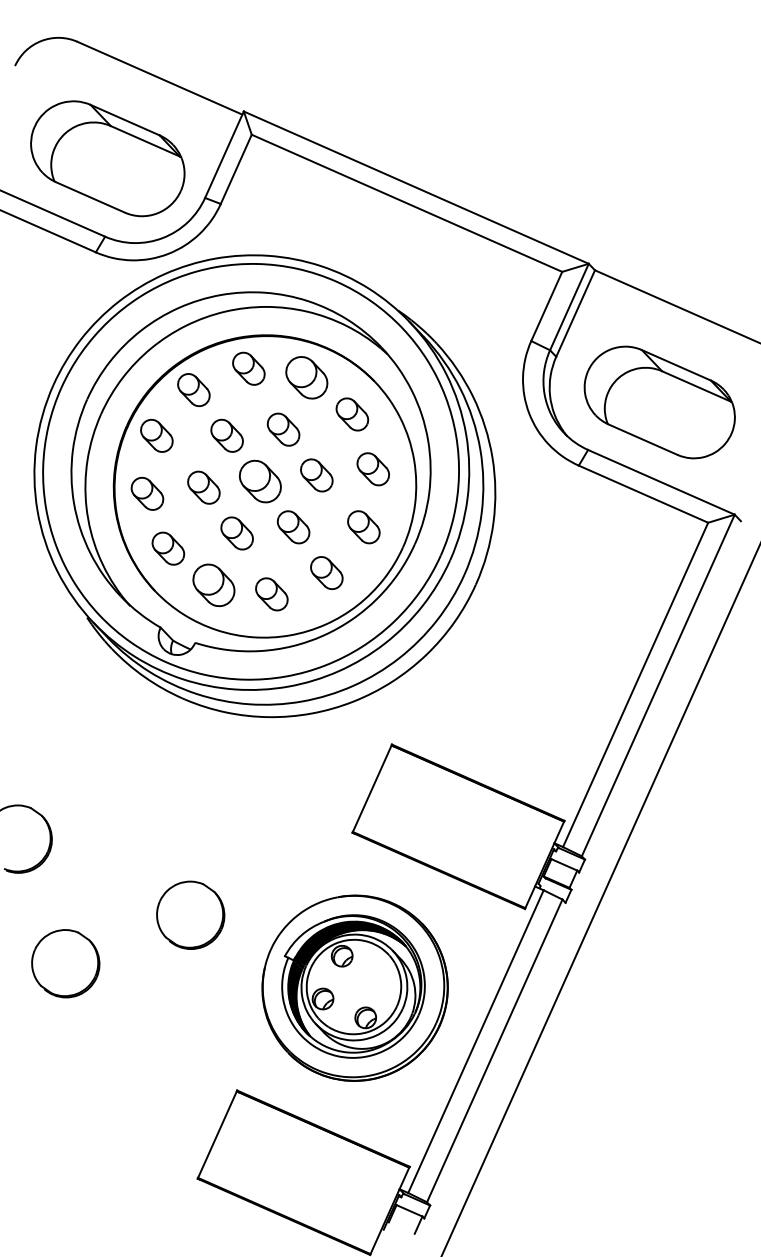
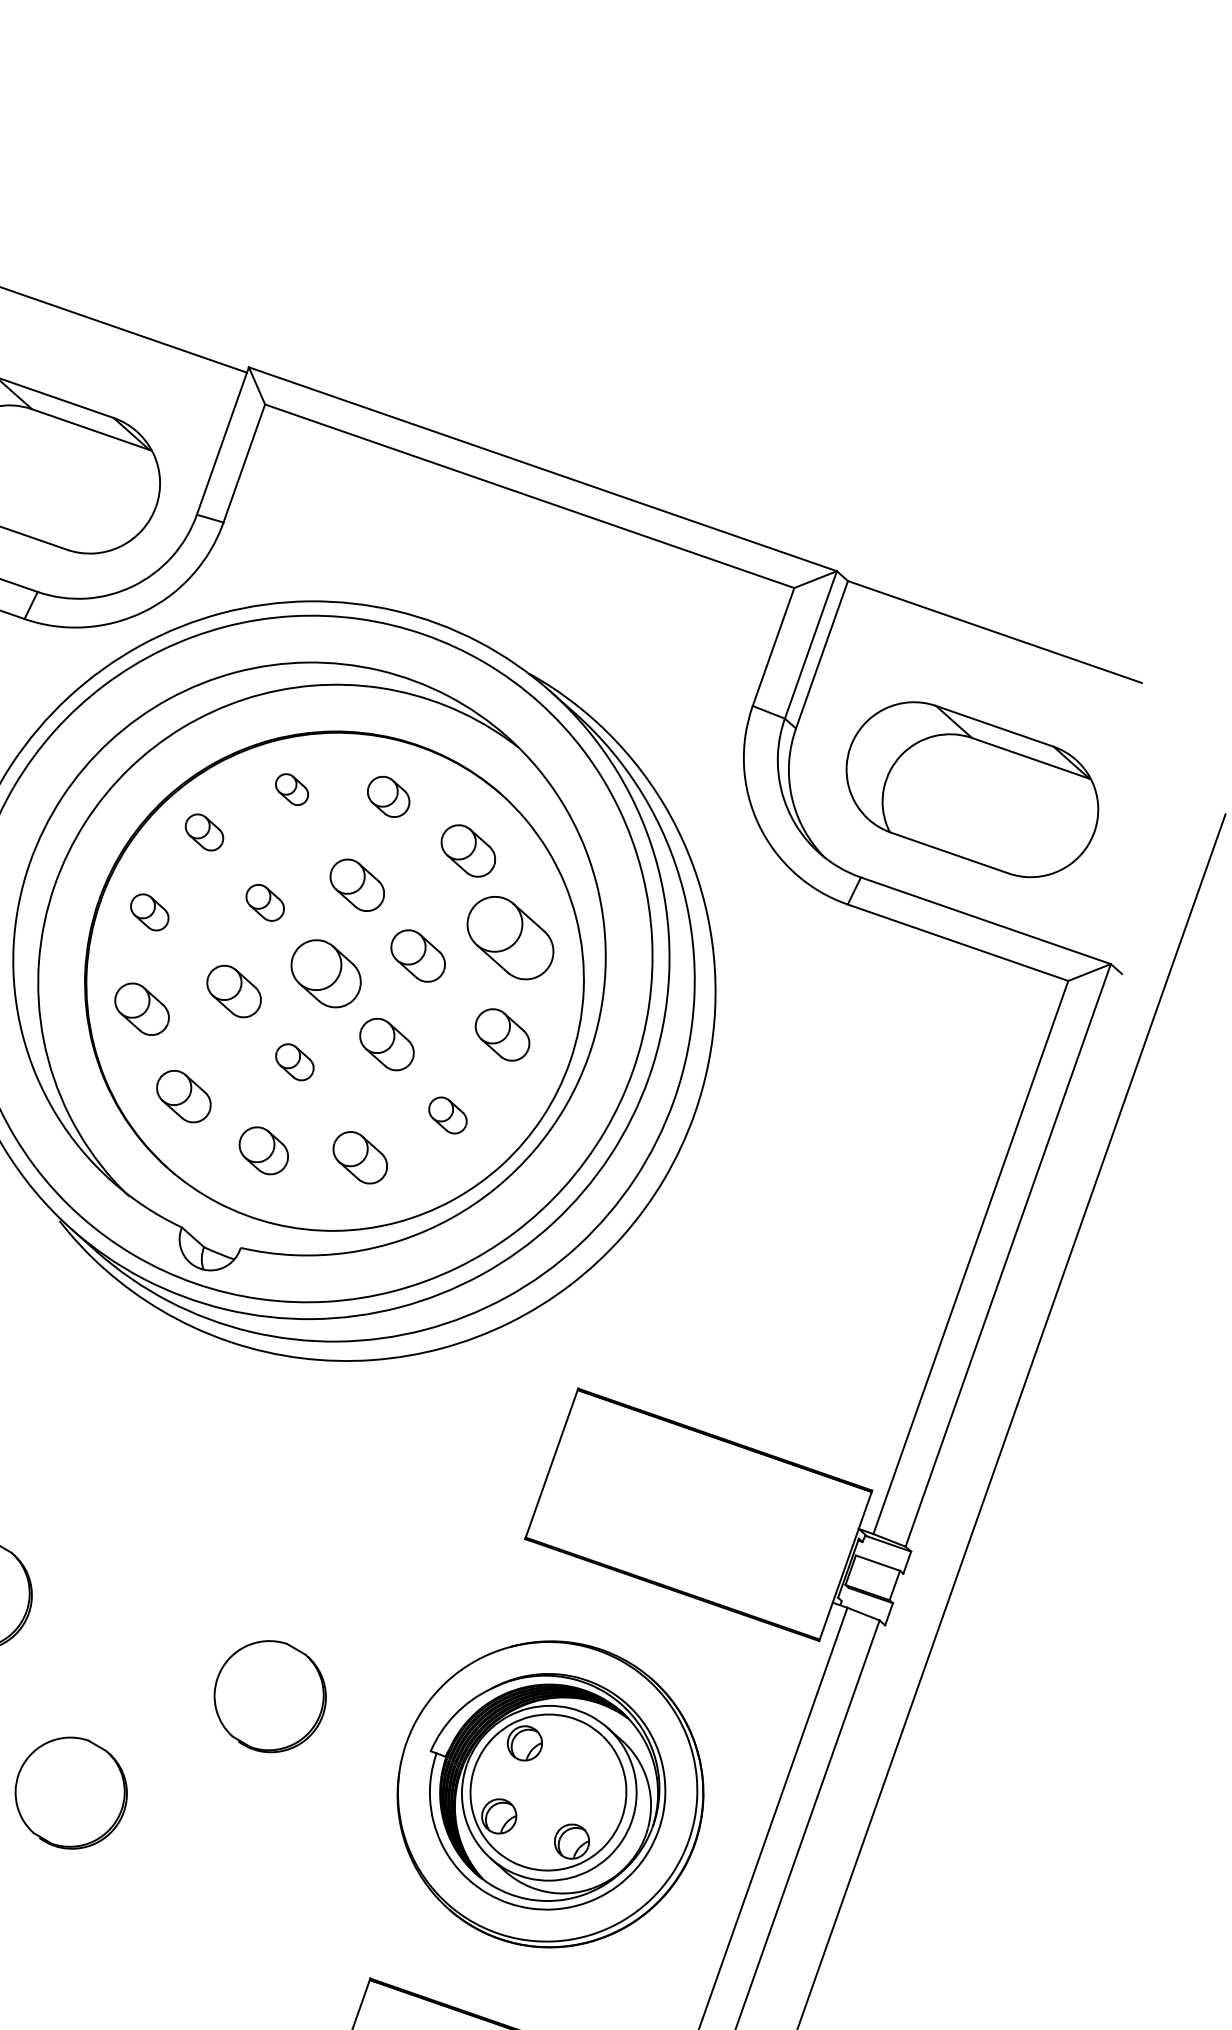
part: (248, 368) -> (291, 789), size x0.6
part: (306, 377) -> (387, 796), size x0.6
part: (193, 390) -> (203, 833), size x0.7
part: (156, 435) -> (149, 912), size x0.7
part: (226, 435) -> (264, 902), size x0.7
part: (372, 469) -> (508, 938), size x1.6
part: (236, 533) -> (293, 1062), size x0.7
part: (326, 573) -> (447, 1116), size x0.7
part: (213, 585) -> (263, 1151), size x0.7

